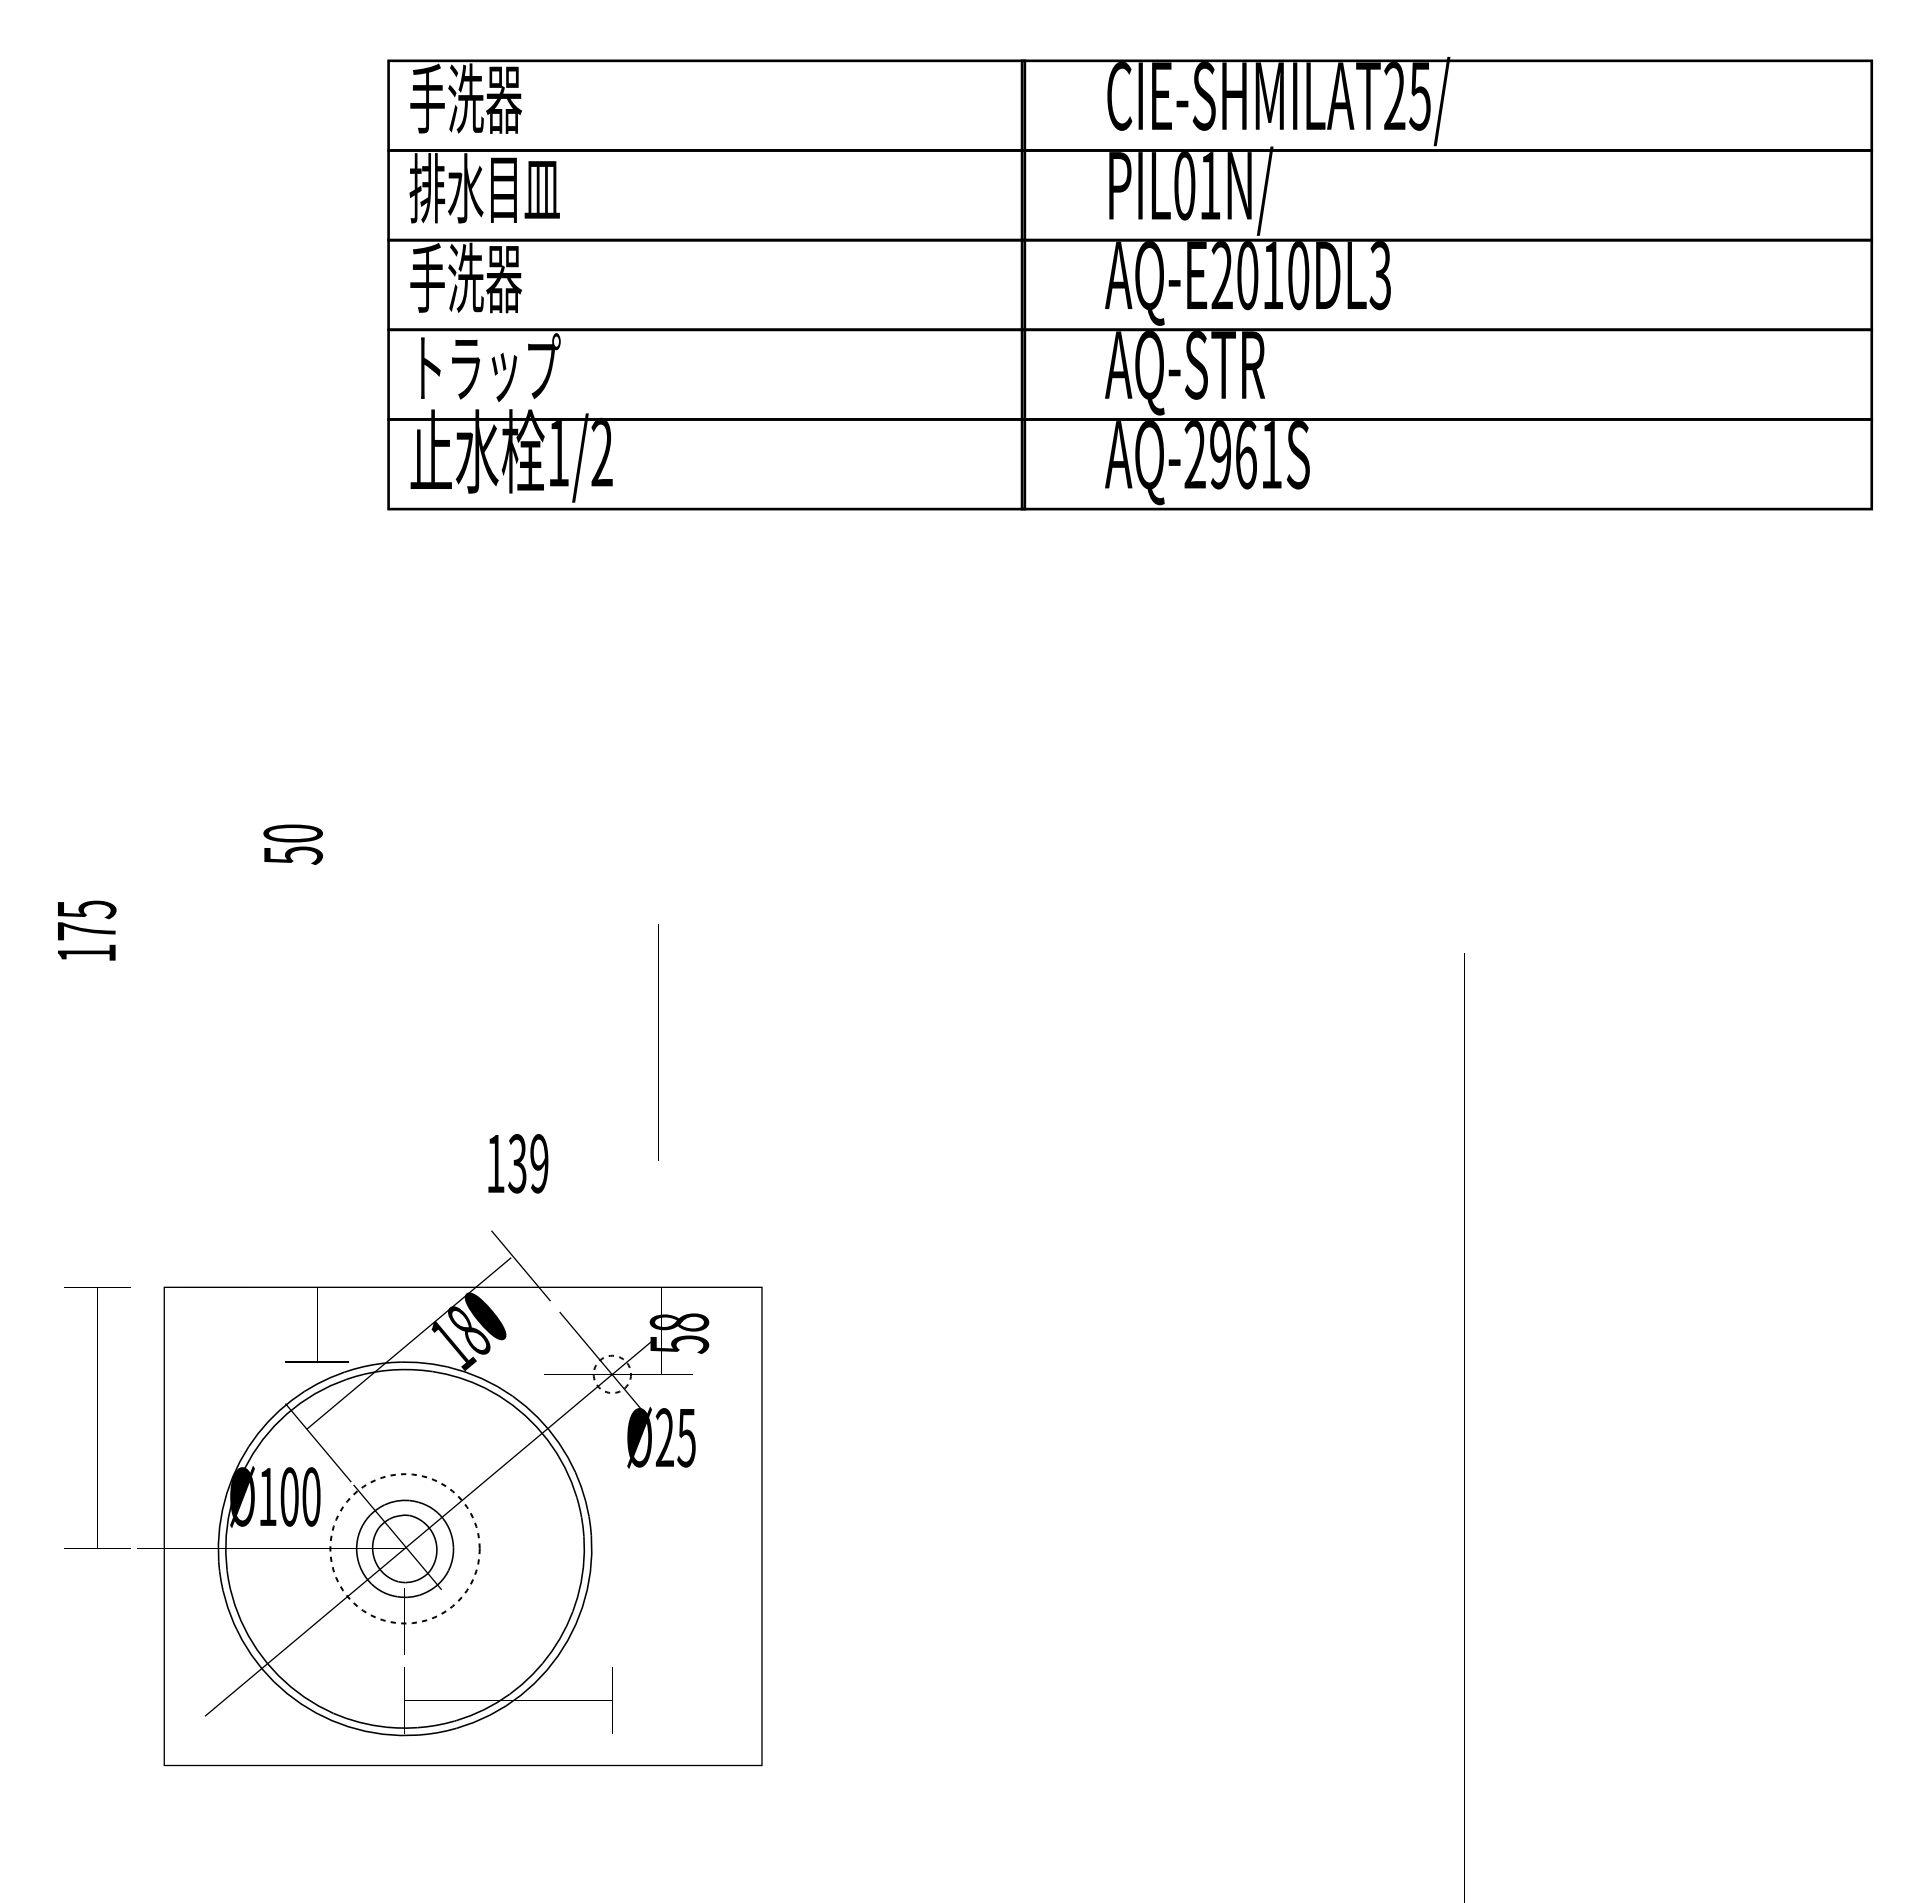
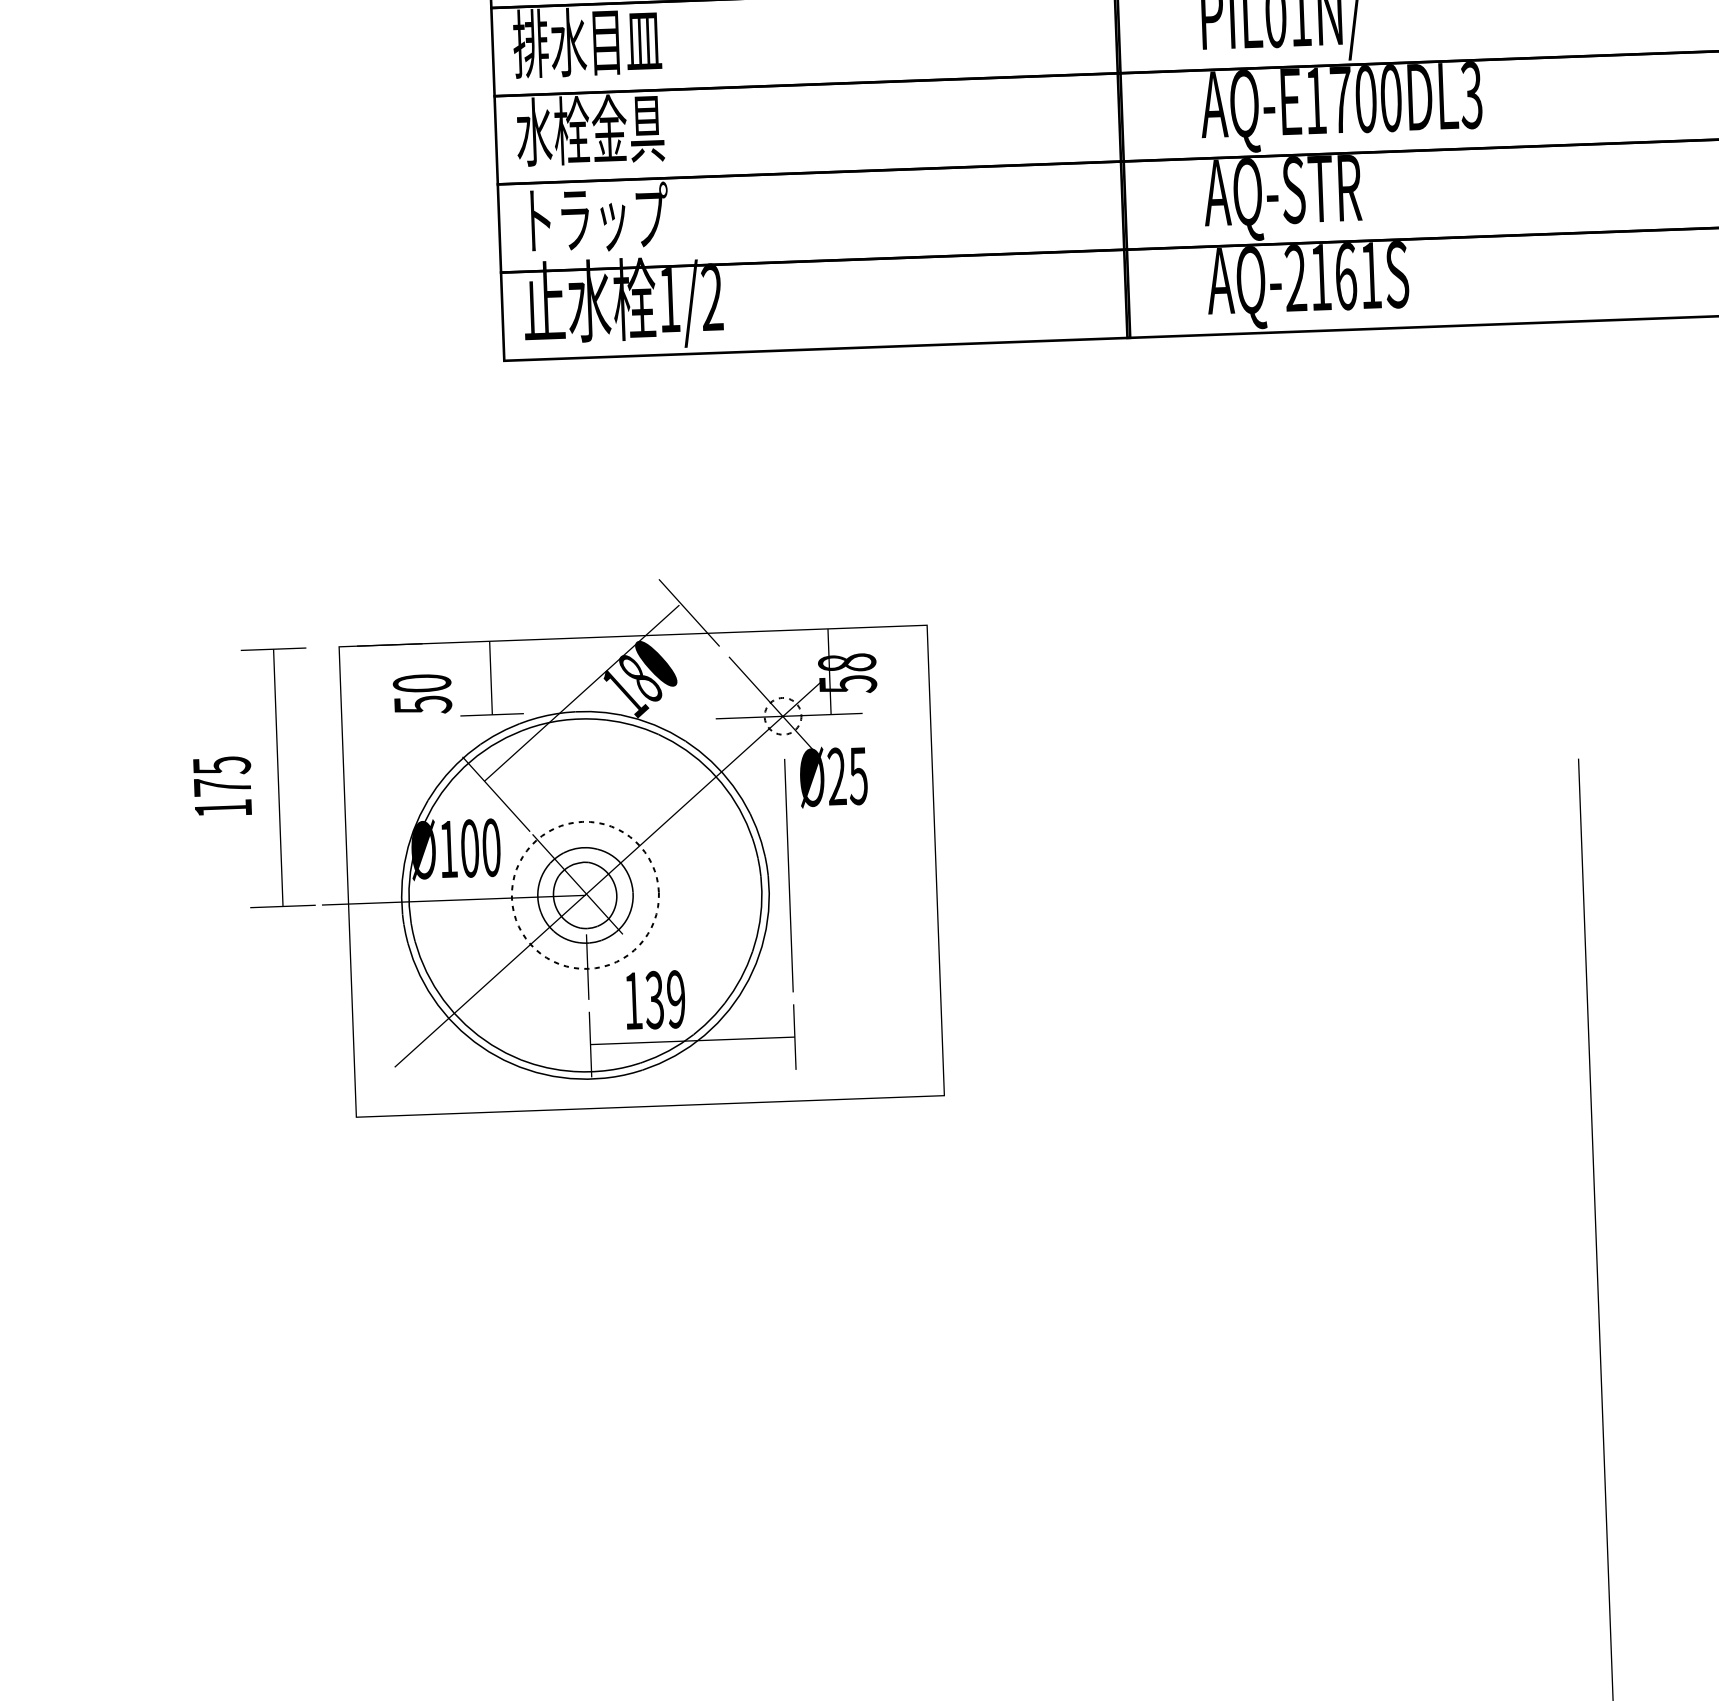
text: (1247, 275) -> (1340, 100), AQ-E2010DL3 -> AQ-E1700DL3
text: (484, 277) -> (590, 129), 手洗器 -> 水栓金具
text: (1220, 455) -> (1320, 278), AQ-2961S -> AQ-2161S
part: (413, 1498) -> (591, 845), moved

